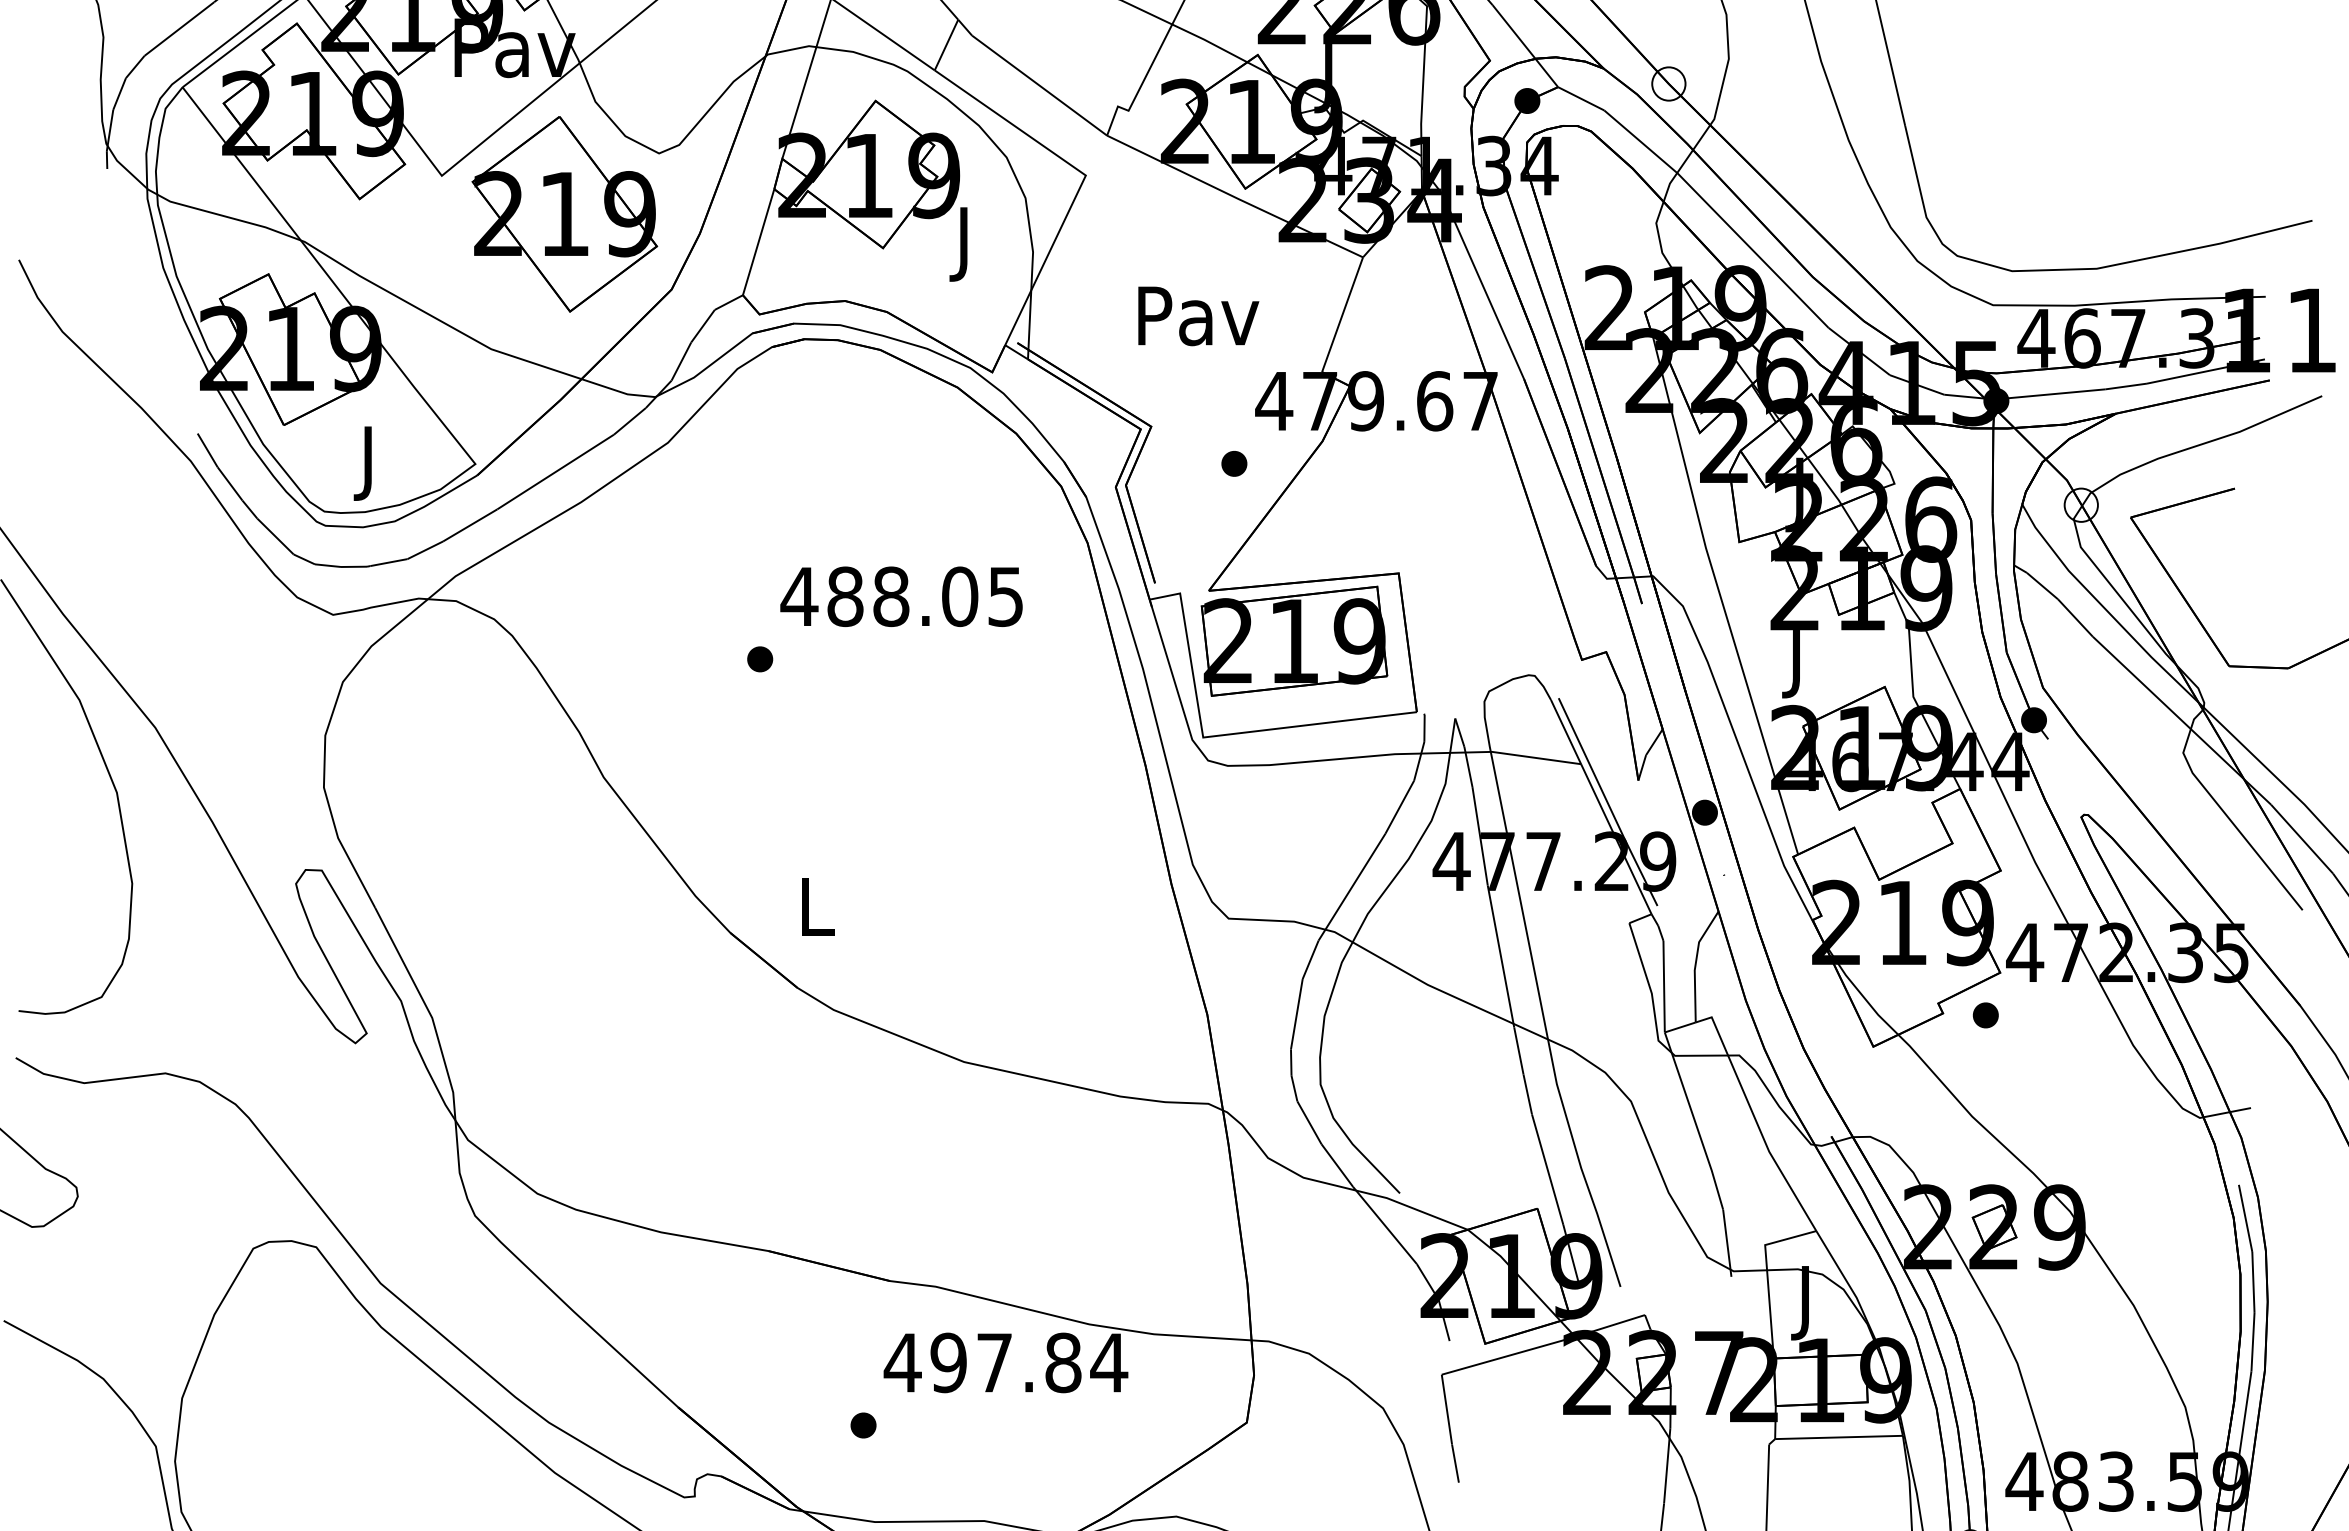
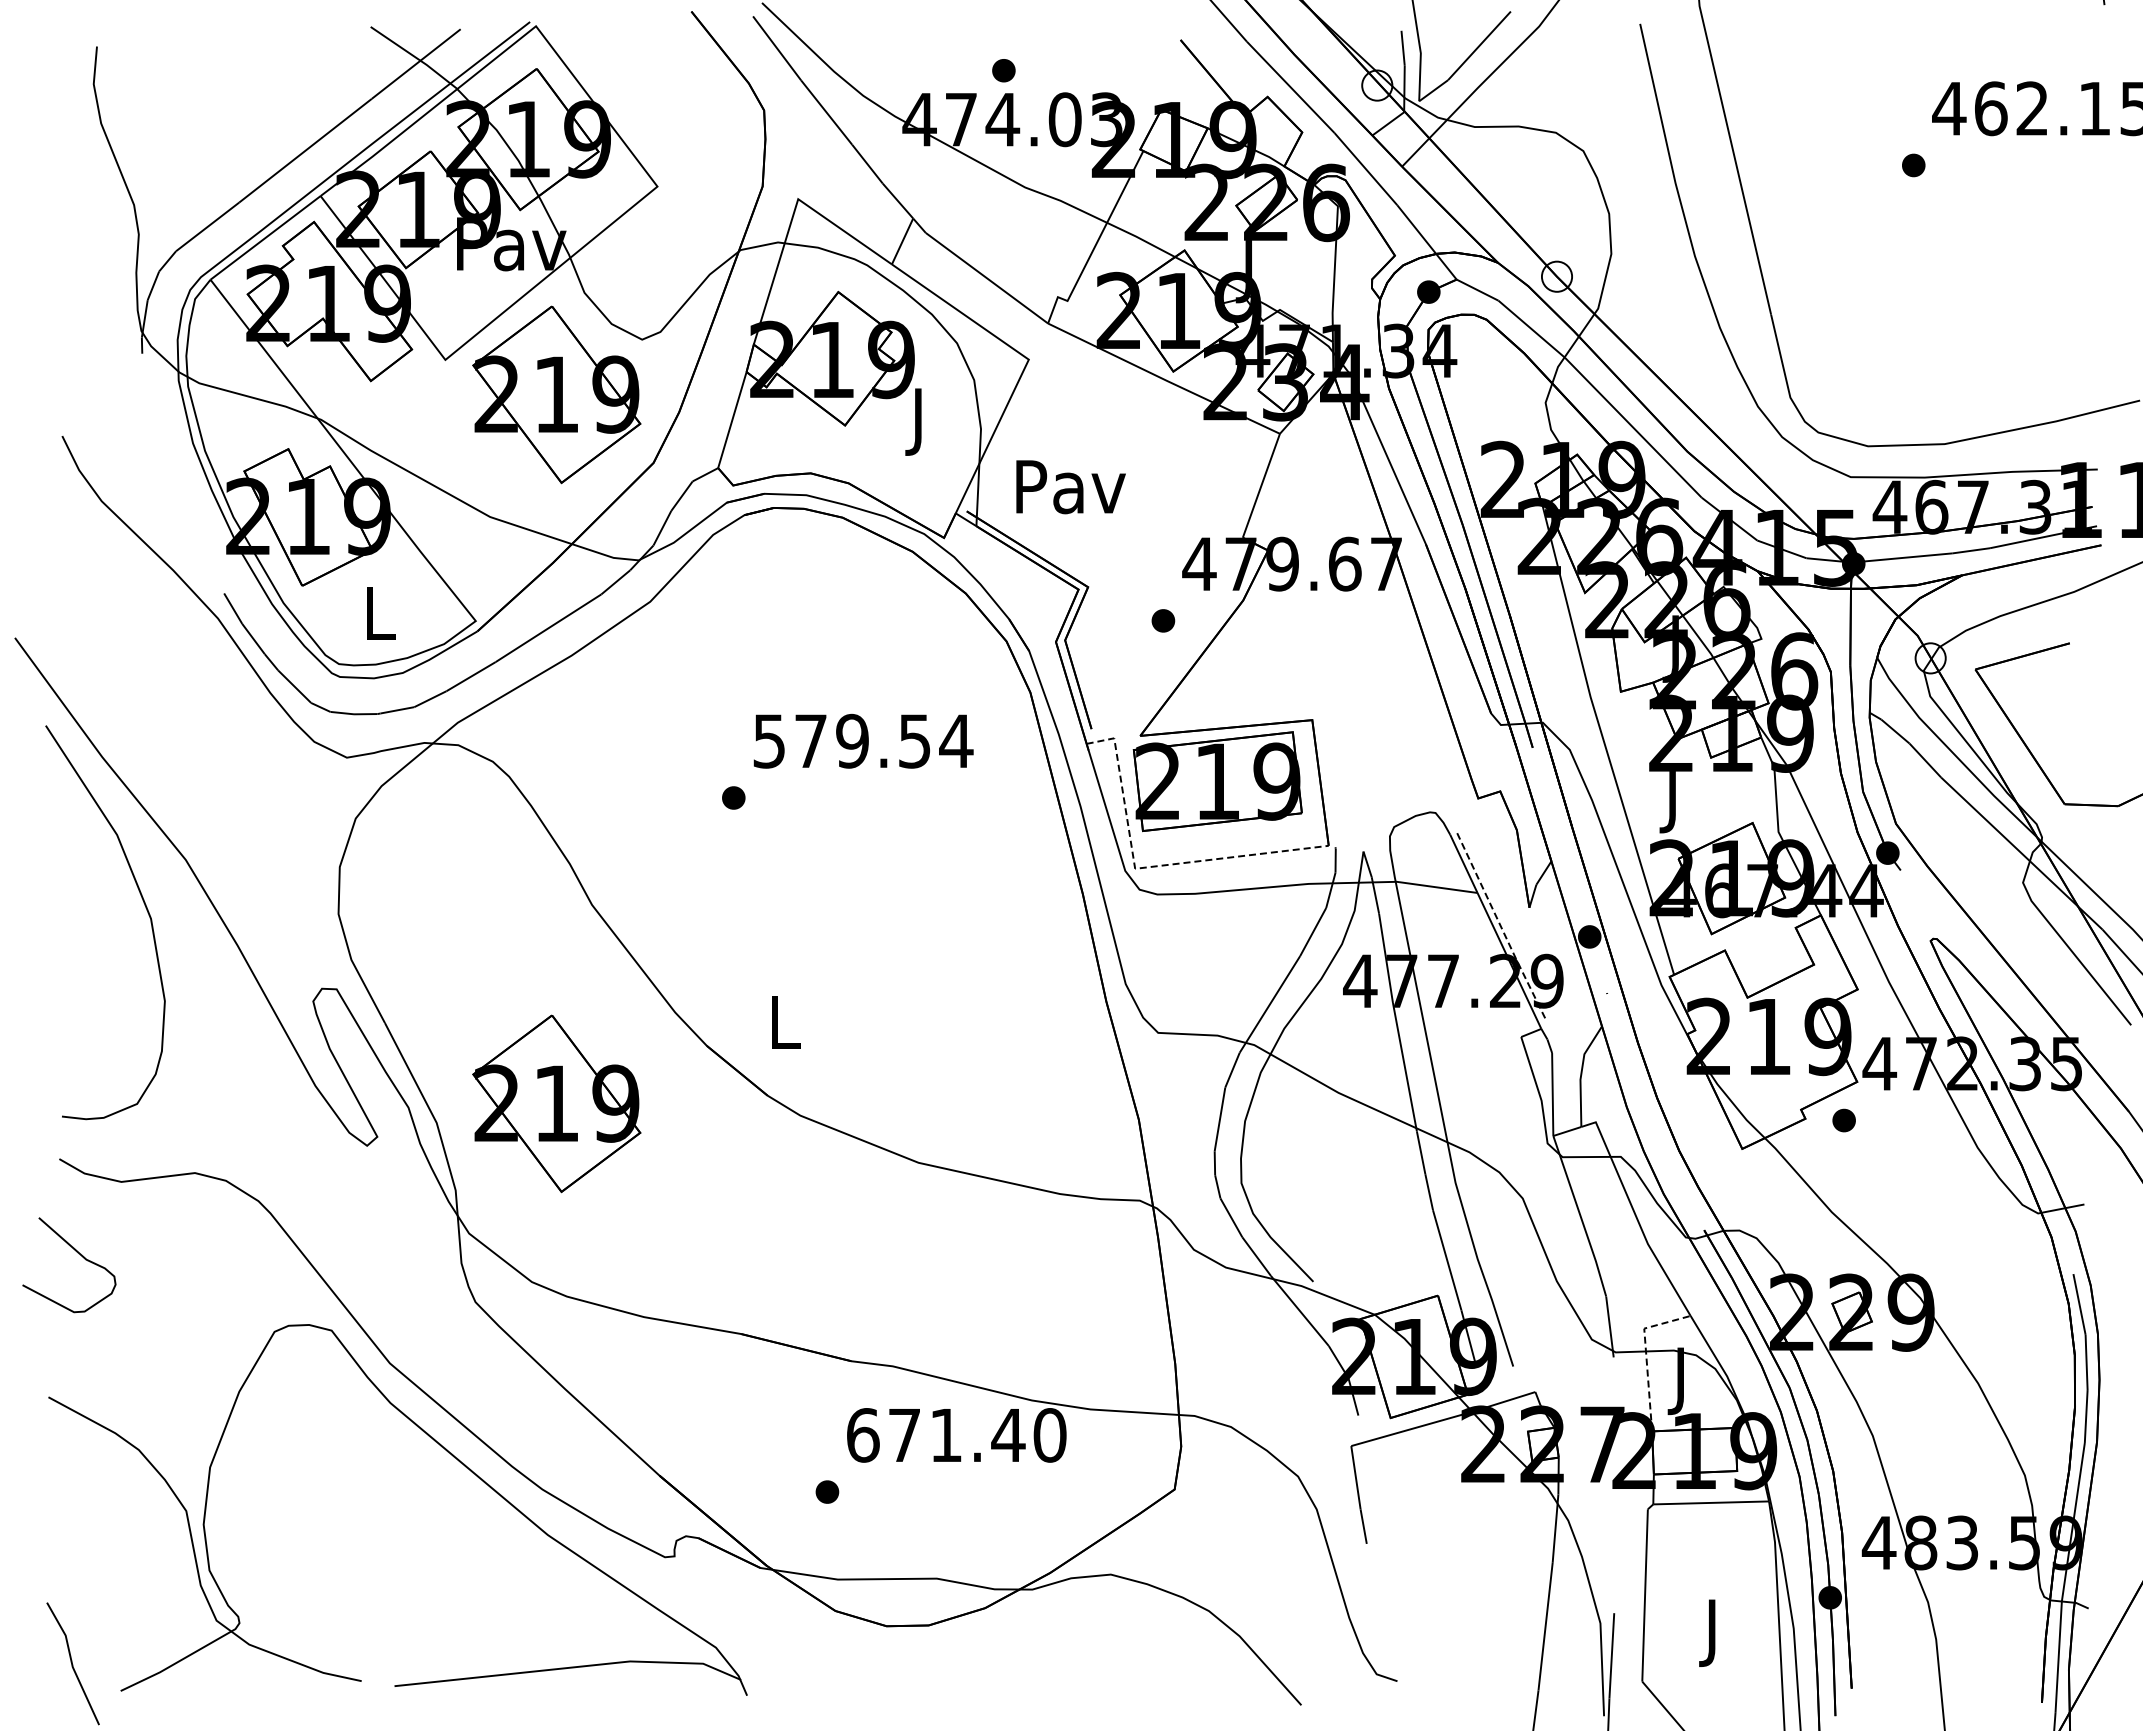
text: (1198, 316) -> (1070, 487), moved
text: (370, 463) -> (380, 620), J -> L
text: (902, 595) -> (862, 740), 488.05 -> 579.54
line: (1221, 734) -> (1151, 866), solid -> dashed
line: (1607, 803) -> (1501, 928), solid -> dashed
part: (564, 996) -> (556, 1103), added
line: (1767, 1274) -> (1646, 1355), solid -> dashed
text: (1006, 1363) -> (956, 1435), 497.84 -> 671.40

